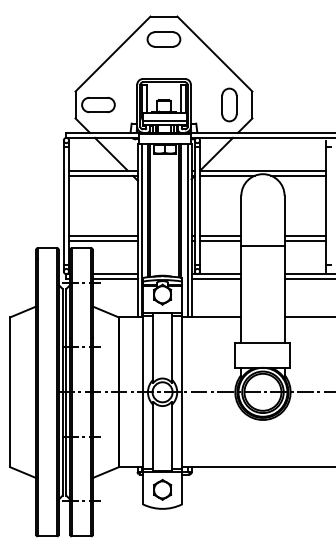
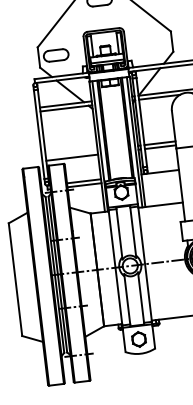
part: (229, 104) -> (154, 43), removed
line: (103, 236) -> (71, 154), removed
line: (216, 279) -> (160, 176), removed

